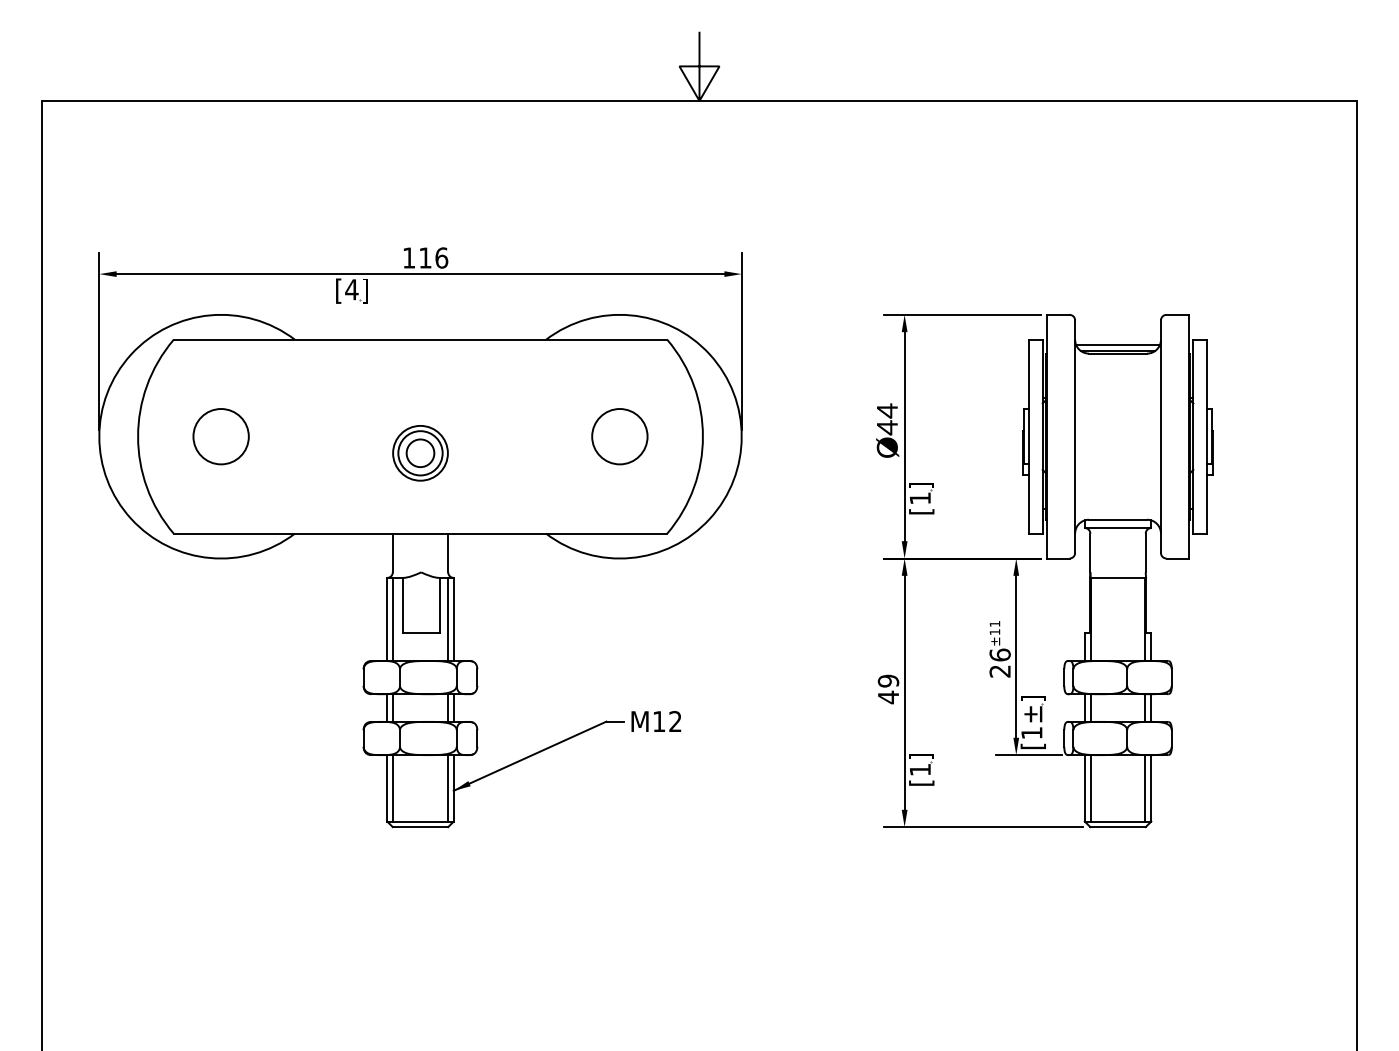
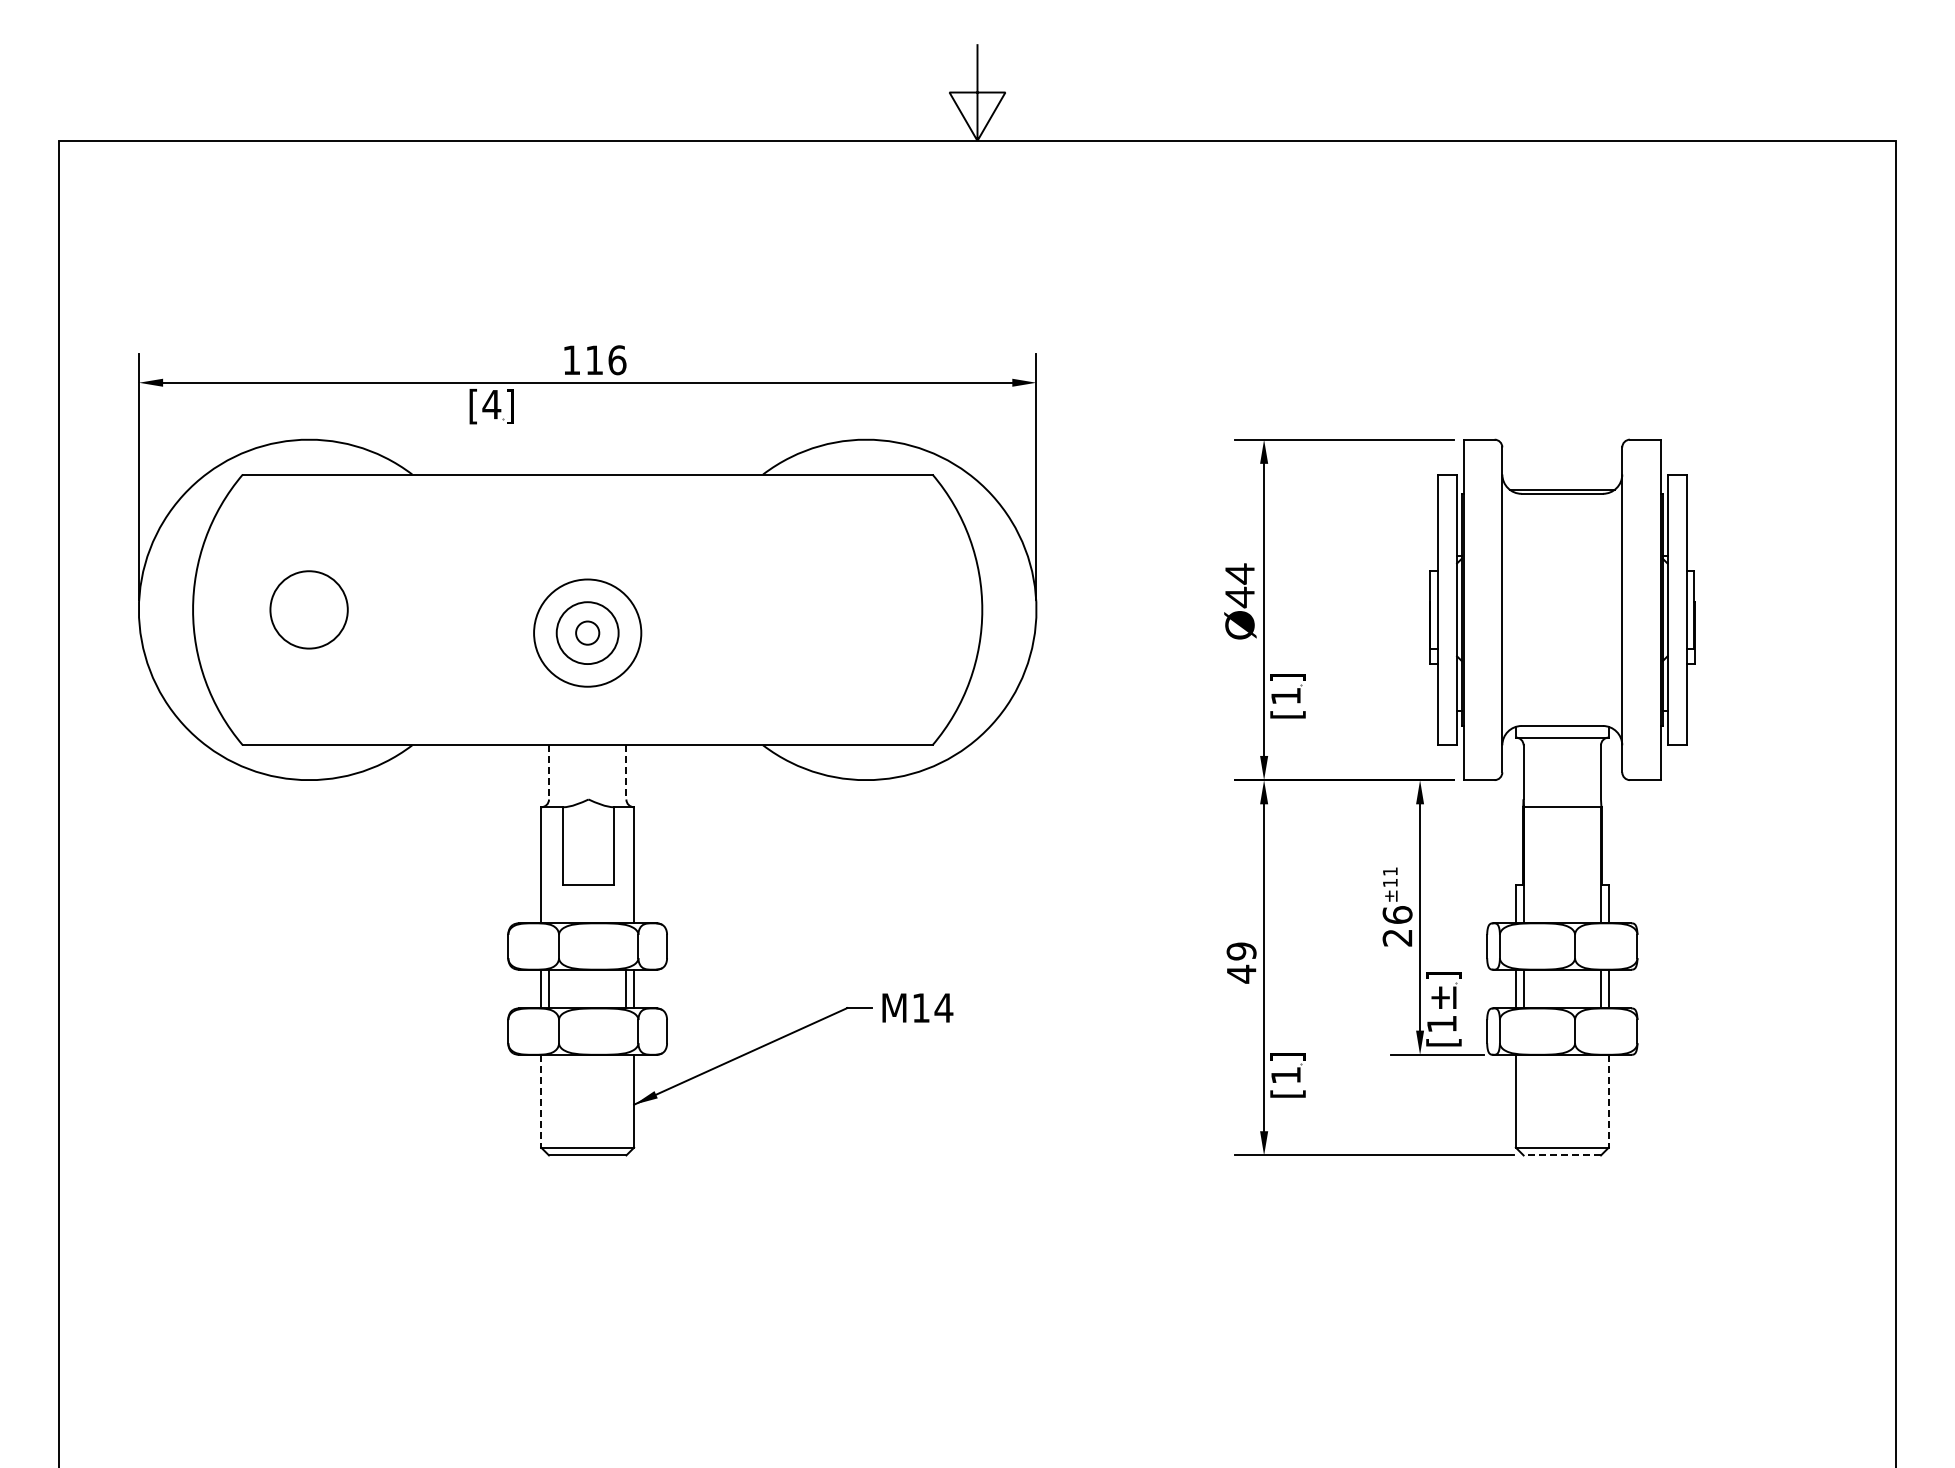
line: (1117, 345) -> (1561, 482), removed
circle: (619, 436) -> (865, 609), removed
circle: (420, 452) -> (587, 632), size x0.6
circle: (420, 452) -> (587, 632), size x1.4
line: (393, 553) -> (549, 772), solid -> dashed
line: (448, 553) -> (626, 772), solid -> dashed
line: (393, 619) -> (549, 865), removed
line: (448, 619) -> (626, 865), removed
text: (675, 721) -> (943, 1007), M12 -> M14
line: (393, 787) -> (549, 1100), removed
line: (448, 787) -> (626, 1100), removed
line: (1090, 787) -> (1524, 1100), removed
line: (1145, 787) -> (1600, 1100), removed
line: (387, 788) -> (541, 1101), solid -> dashed
line: (1151, 788) -> (1608, 1101), solid -> dashed
line: (1118, 827) -> (1562, 1155), solid -> dashed

